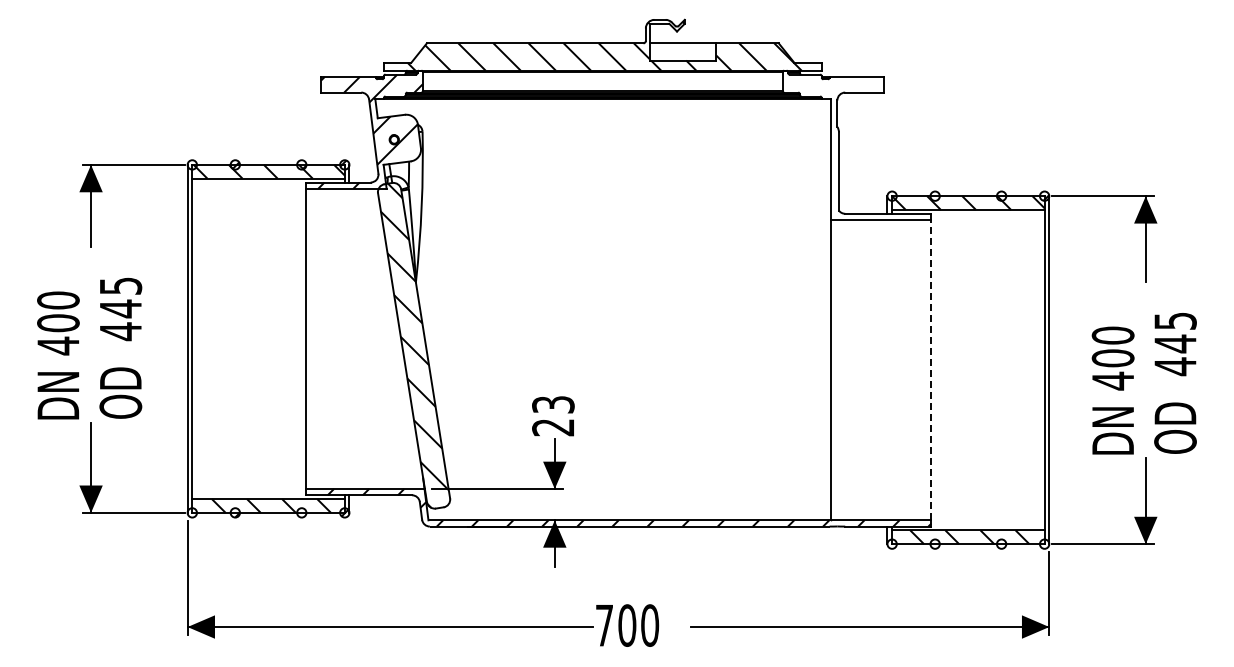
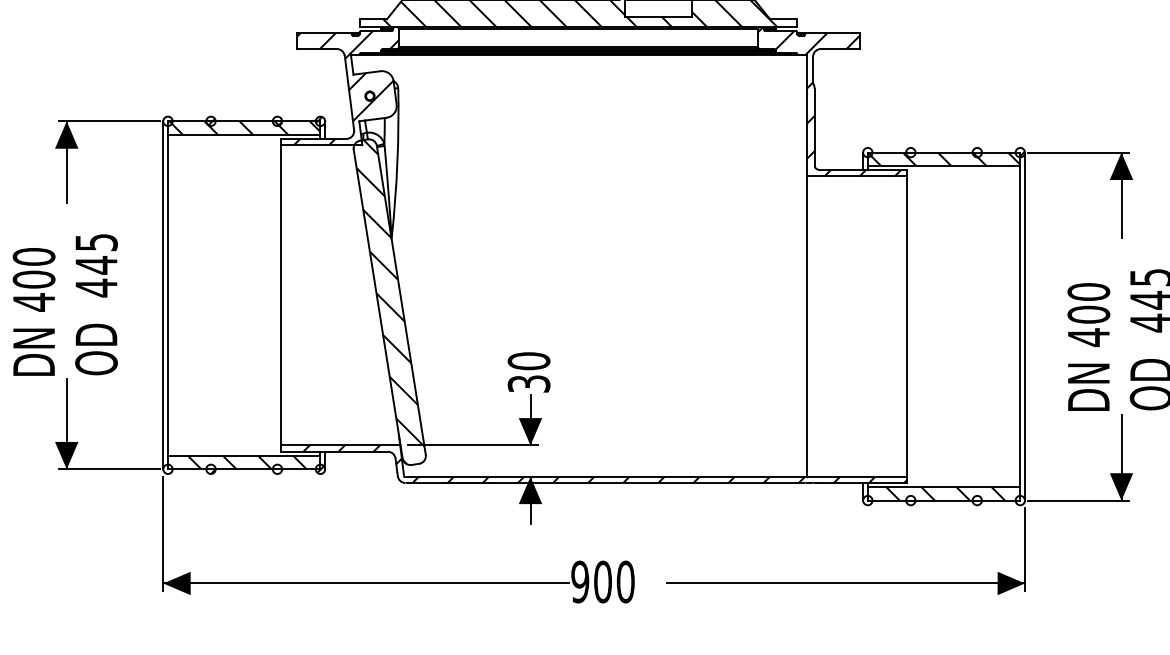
hatch: (853, 145) -> (829, 101), added
line: (931, 369) -> (907, 325), dashed -> solid
text: (553, 415) -> (529, 371), 23 -> 30
text: (604, 625) -> (580, 581), 700 -> 900

